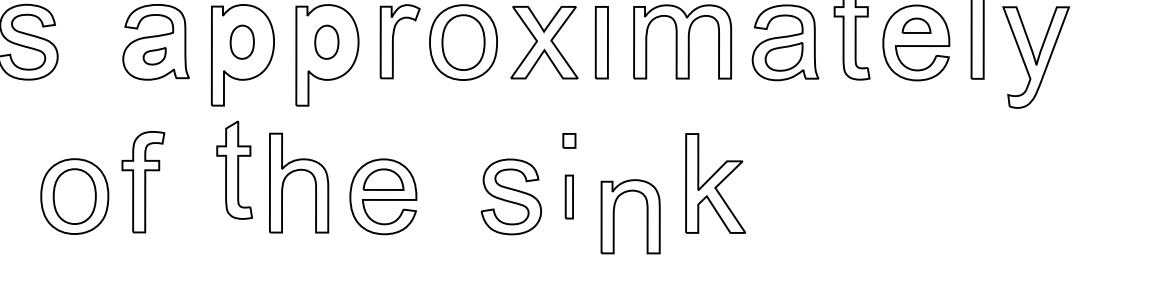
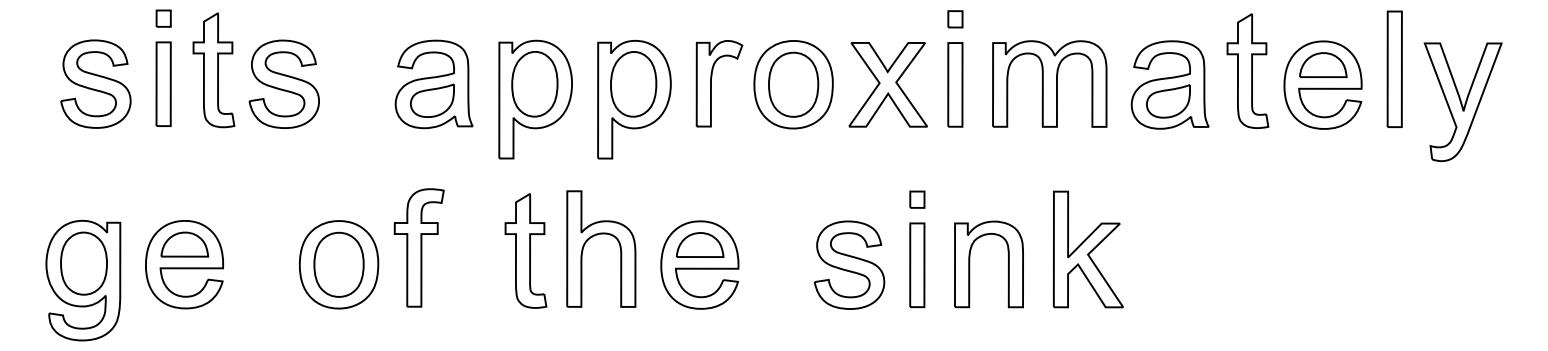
part: (916, 25) -> (1323, 64), size x1.43
part: (241, 42) -> (534, 84), size x1.67
part: (326, 42) -> (633, 84), size x1.67
part: (154, 56) -> (432, 100), size x1.67
part: (234, 169) -> (525, 250), moved
part: (569, 197) -> (917, 265), size x1.67
part: (614, 216) -> (970, 264), moved

